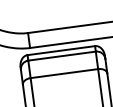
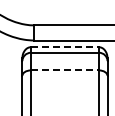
line: (61, 50) -> (65, 47), solid -> dashed
line: (64, 73) -> (65, 70), solid -> dashed

